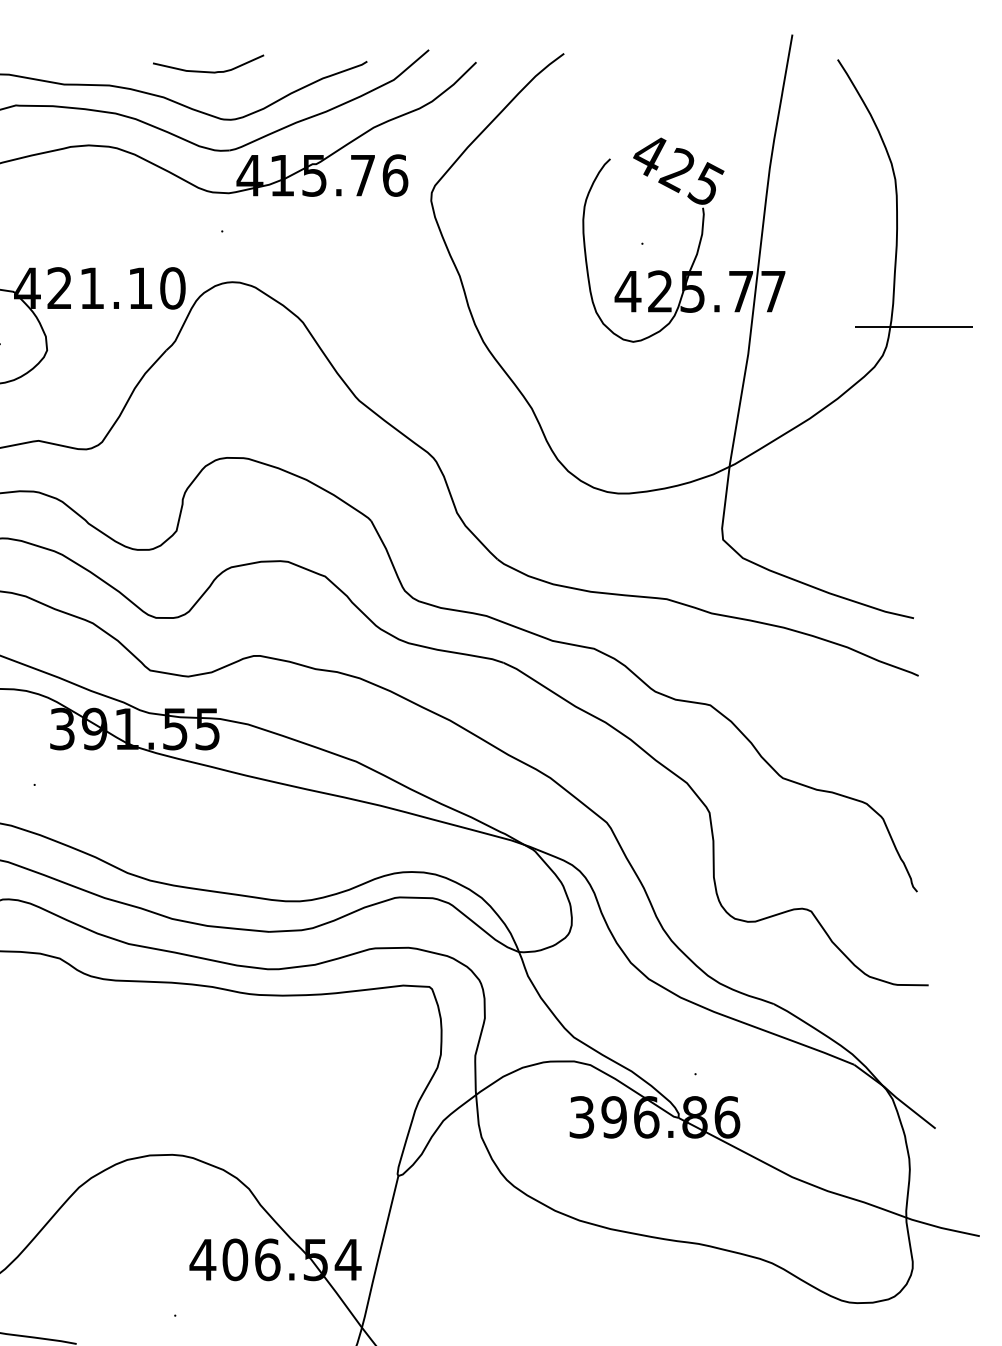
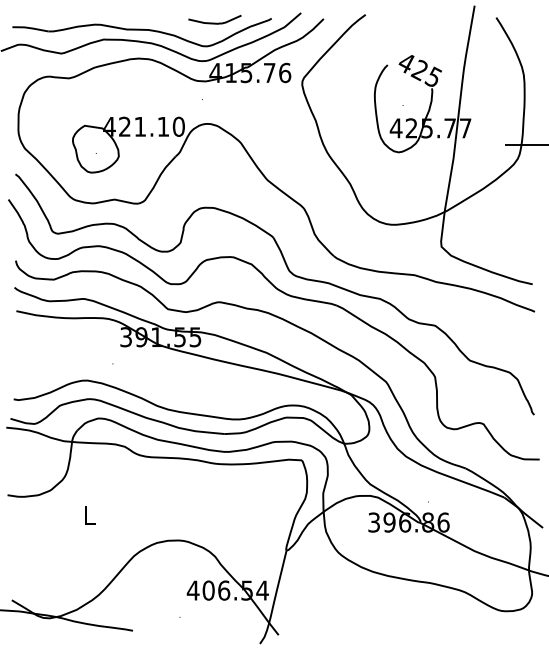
curve: (207, 69) -> (214, 22), moved

